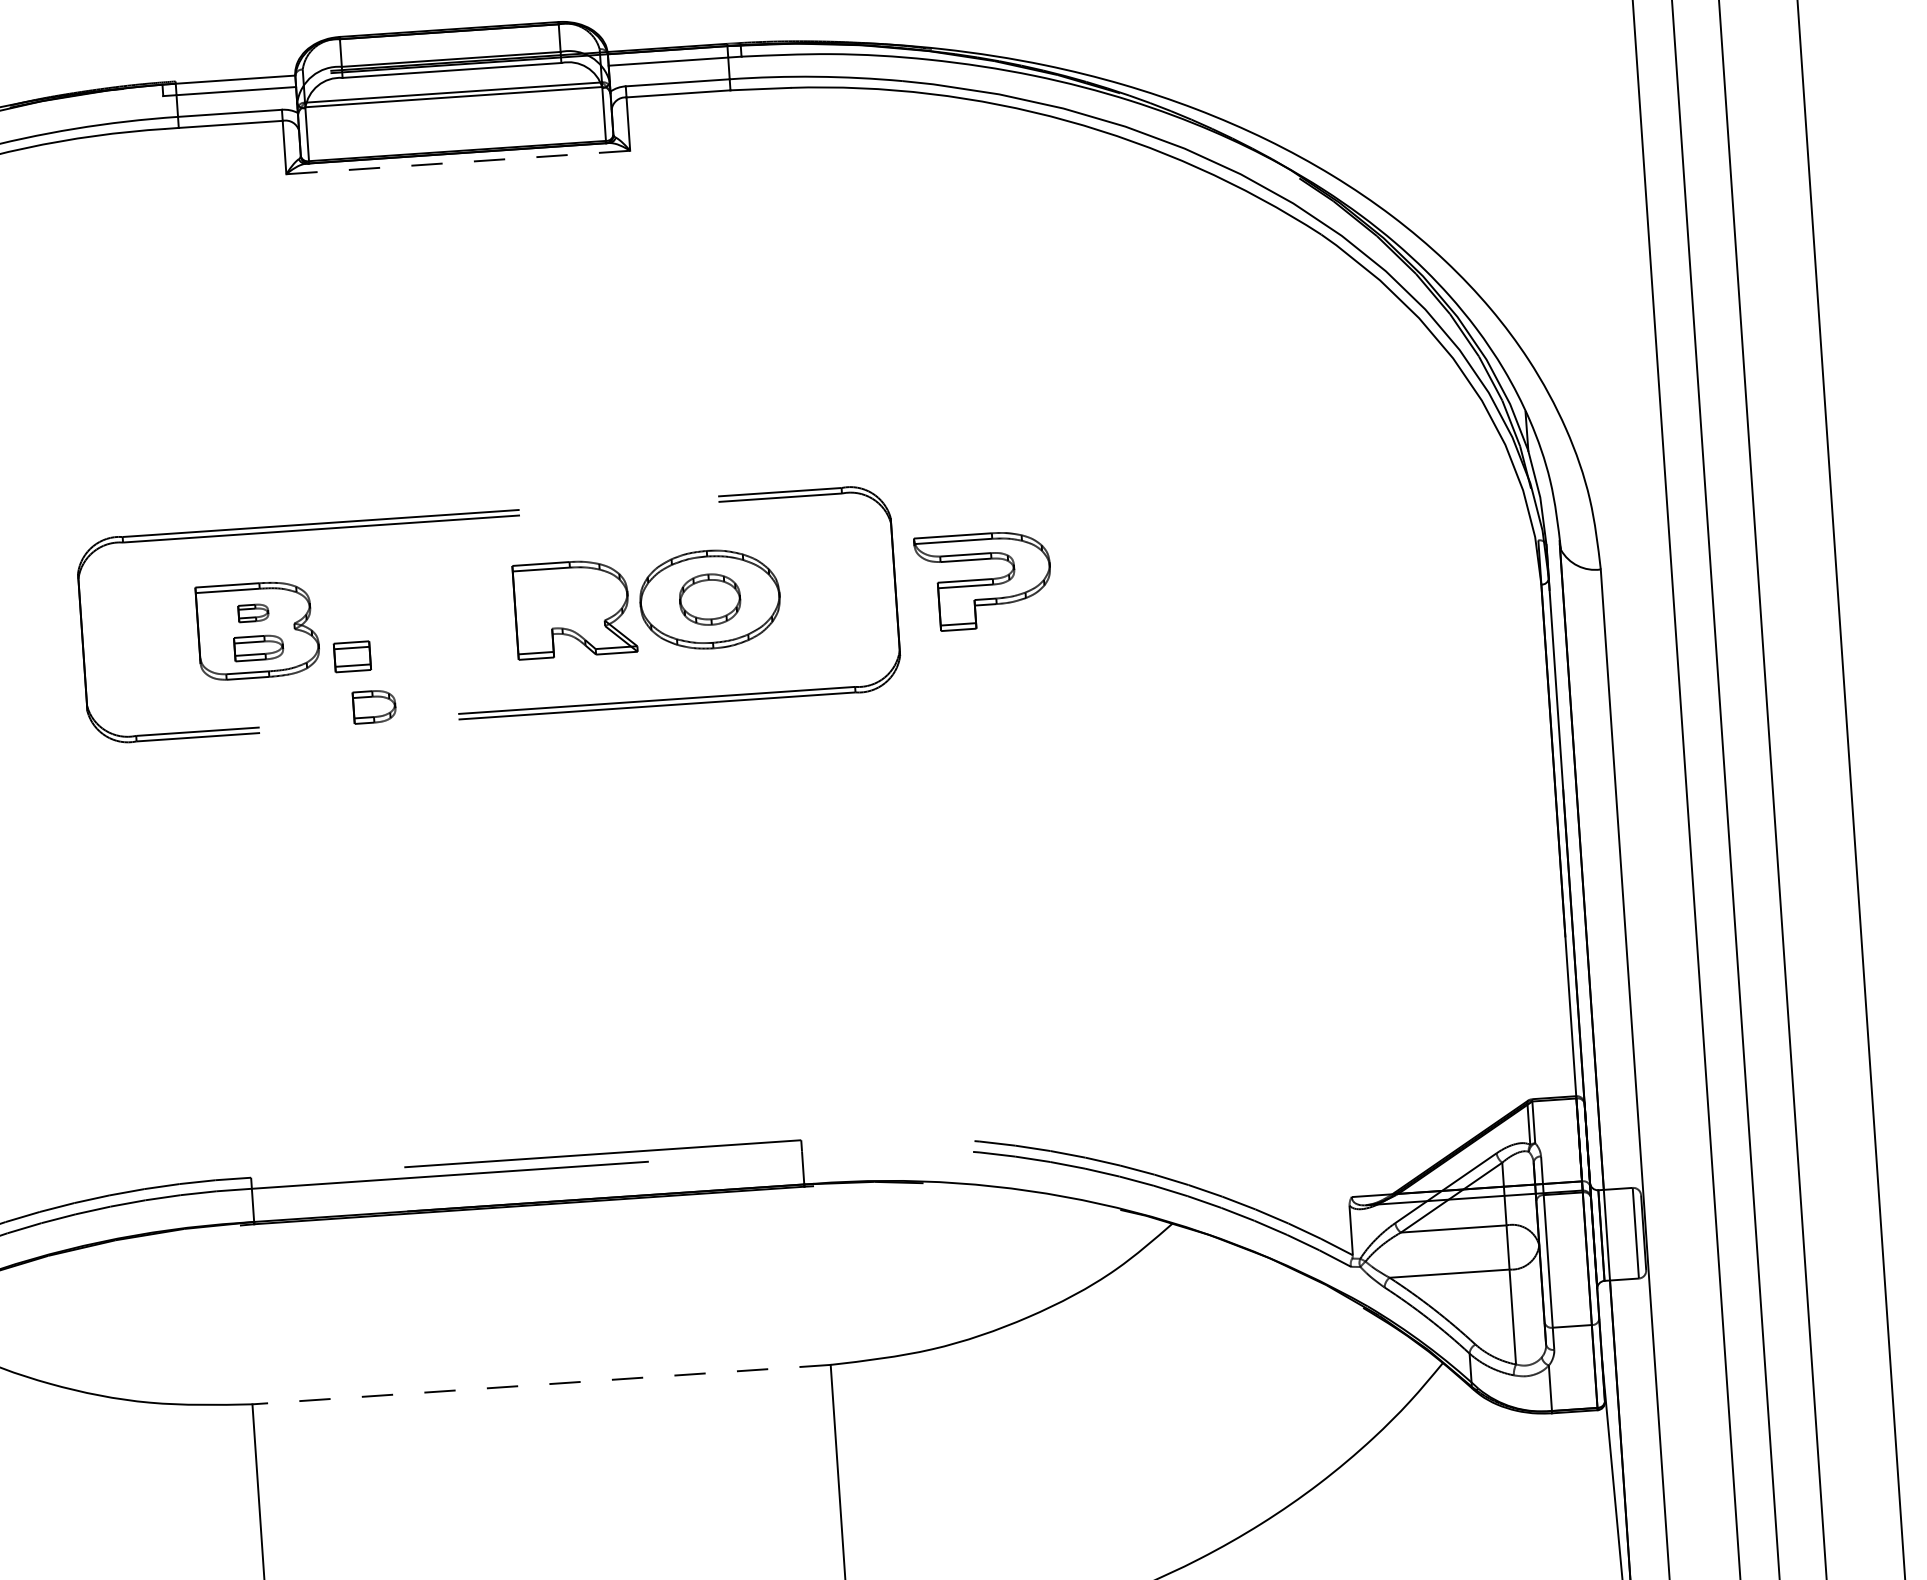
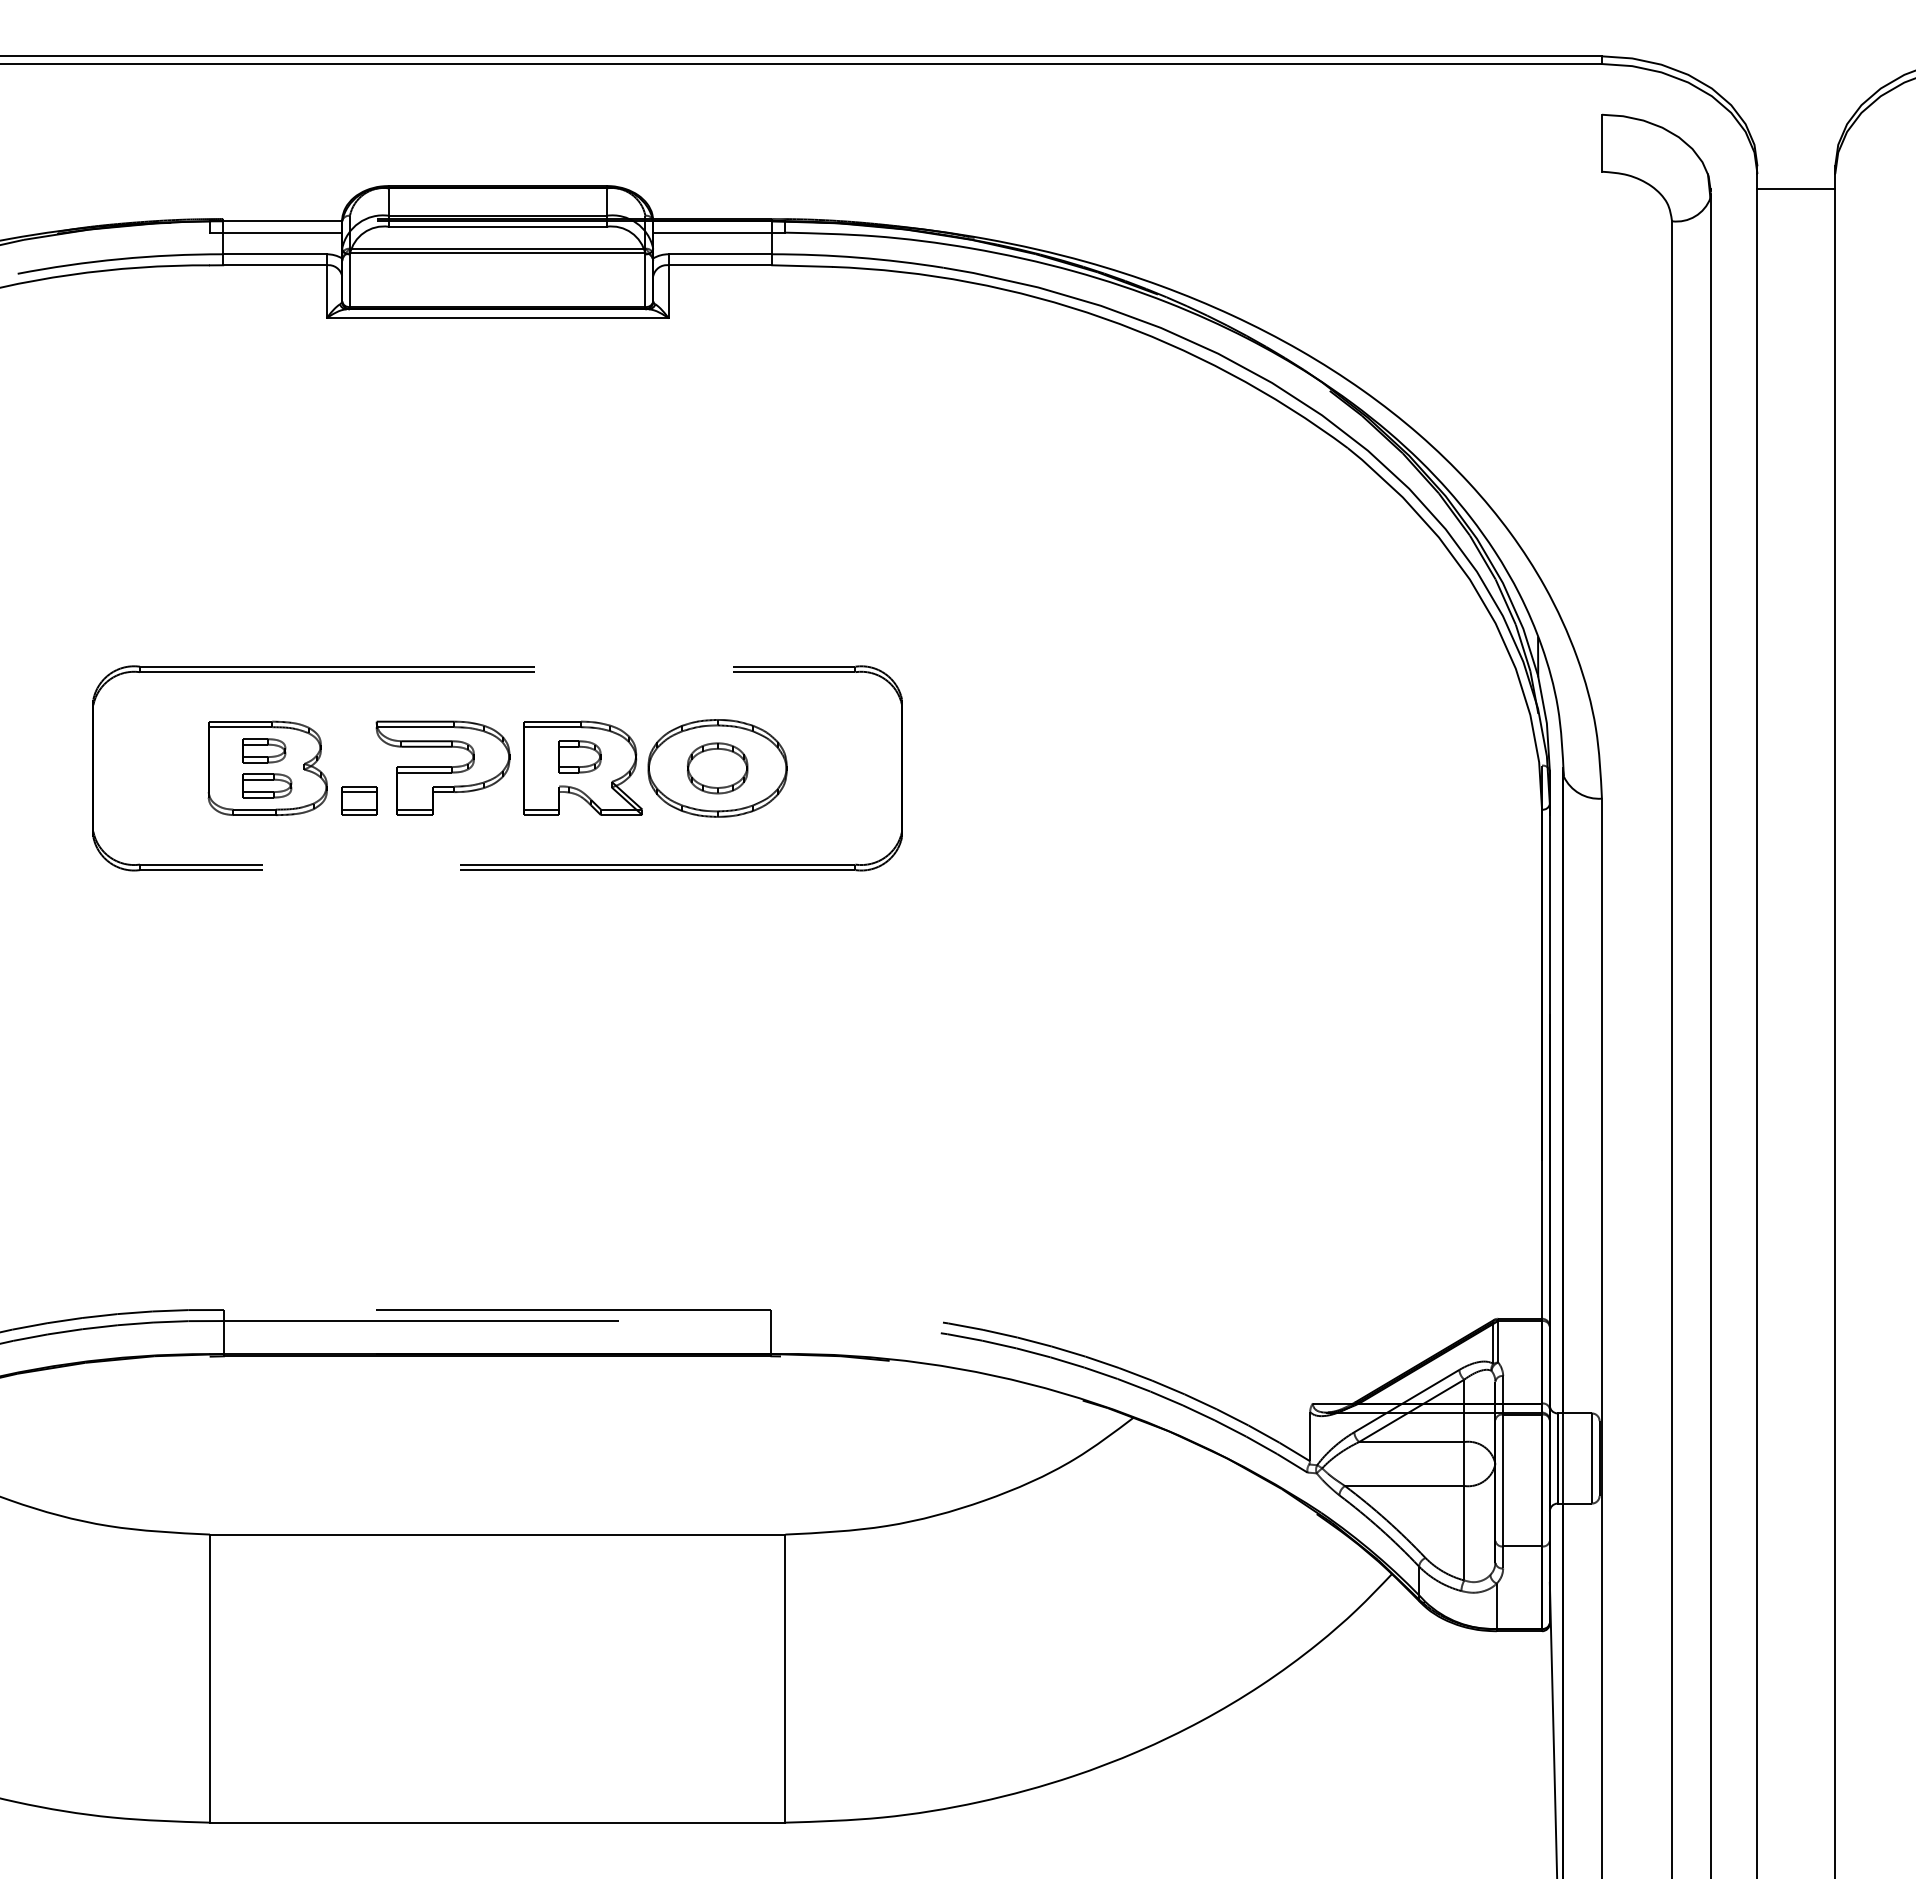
line: (458, 162) -> (497, 318), dashed -> solid
part: (983, 580) -> (442, 767), moved
part: (253, 612) -> (264, 750), size x1.43
part: (373, 706) -> (579, 756), moved
line: (541, 1384) -> (497, 1534), dashed -> solid

